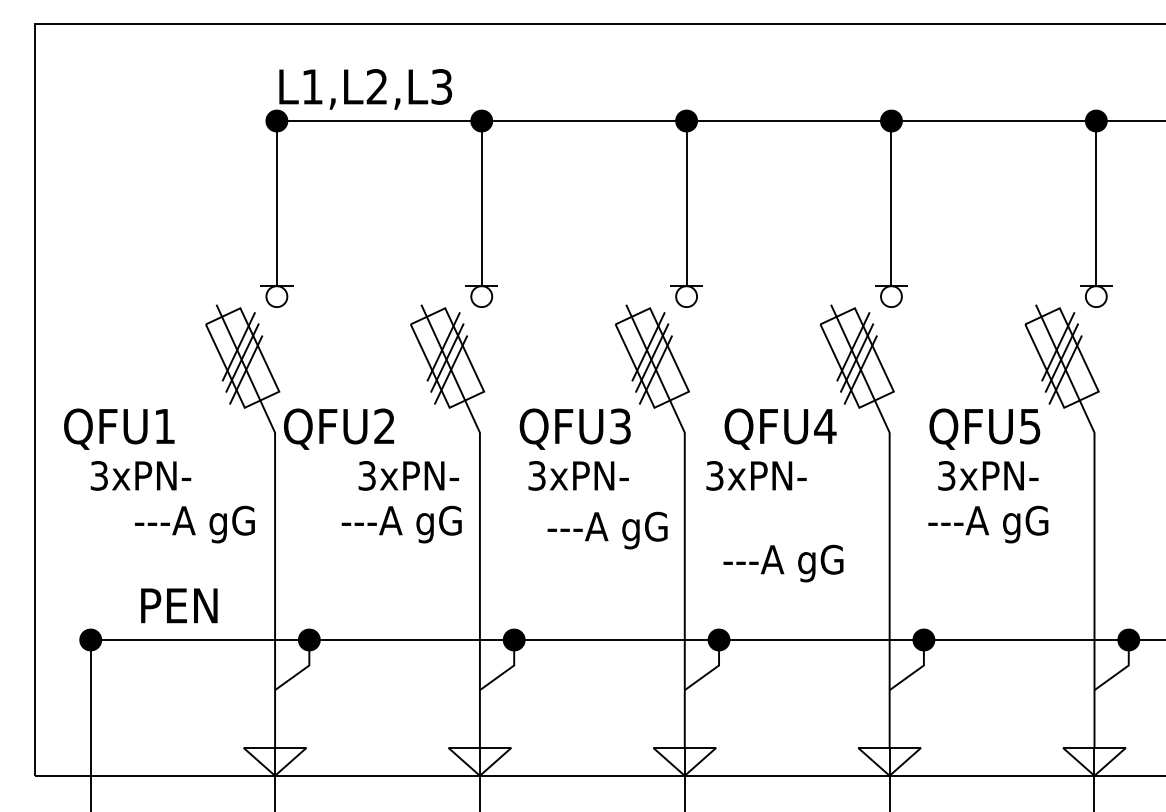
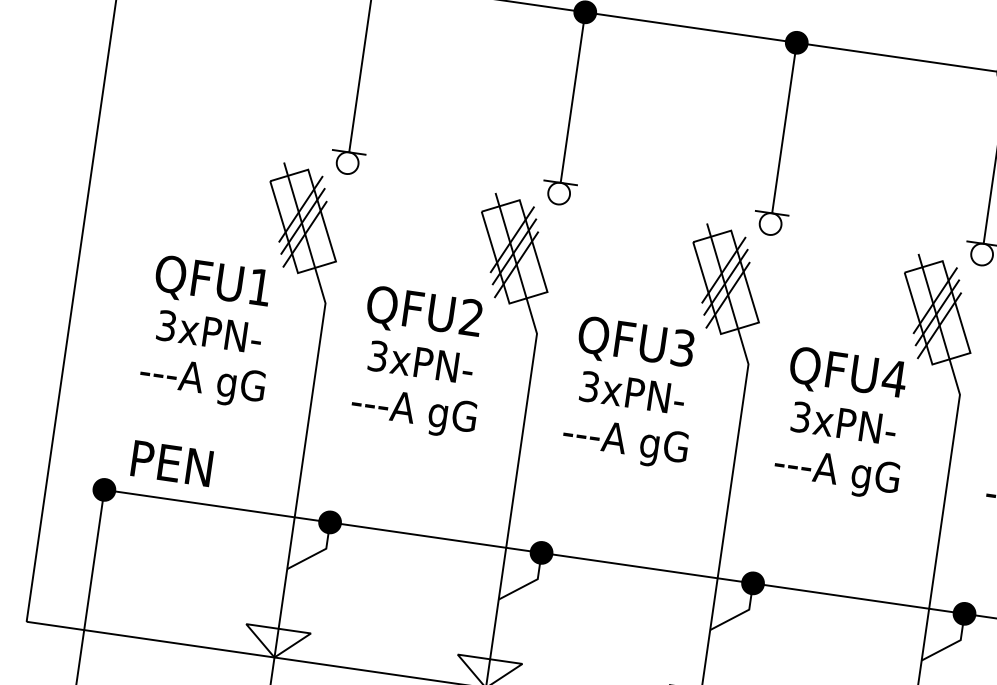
text: (119, 428) -> (213, 282), moved
text: (338, 428) -> (423, 313), moved
text: (140, 475) -> (209, 331), moved
text: (408, 475) -> (420, 362), moved
text: (756, 475) -> (844, 423), moved
text: (194, 524) -> (201, 382), moved
text: (401, 524) -> (413, 412), moved
text: (607, 530) -> (625, 443), moved
text: (783, 563) -> (836, 473), moved
text: (179, 605) -> (172, 463), moved

